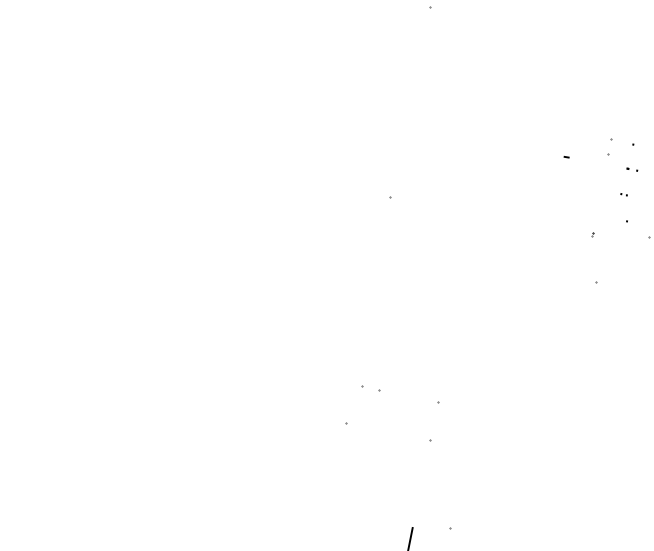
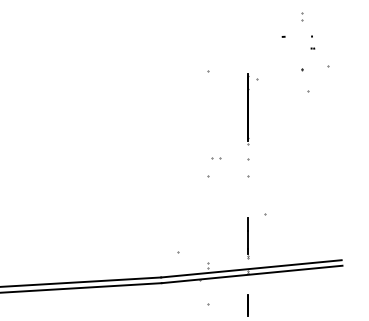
part: (610, 147) -> (302, 16), moved
part: (469, 299) -> (252, 109), added

